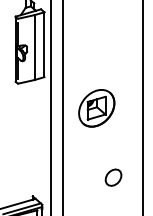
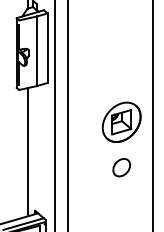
part: (96, 107) -> (121, 121), moved
line: (25, 142) -> (27, 152), added
part: (113, 177) -> (121, 167), moved

